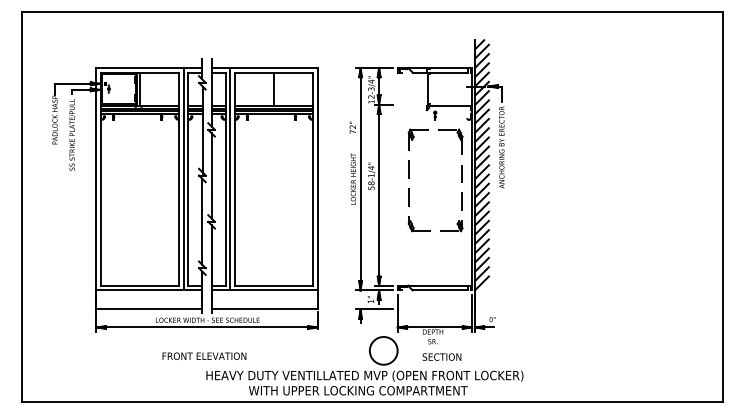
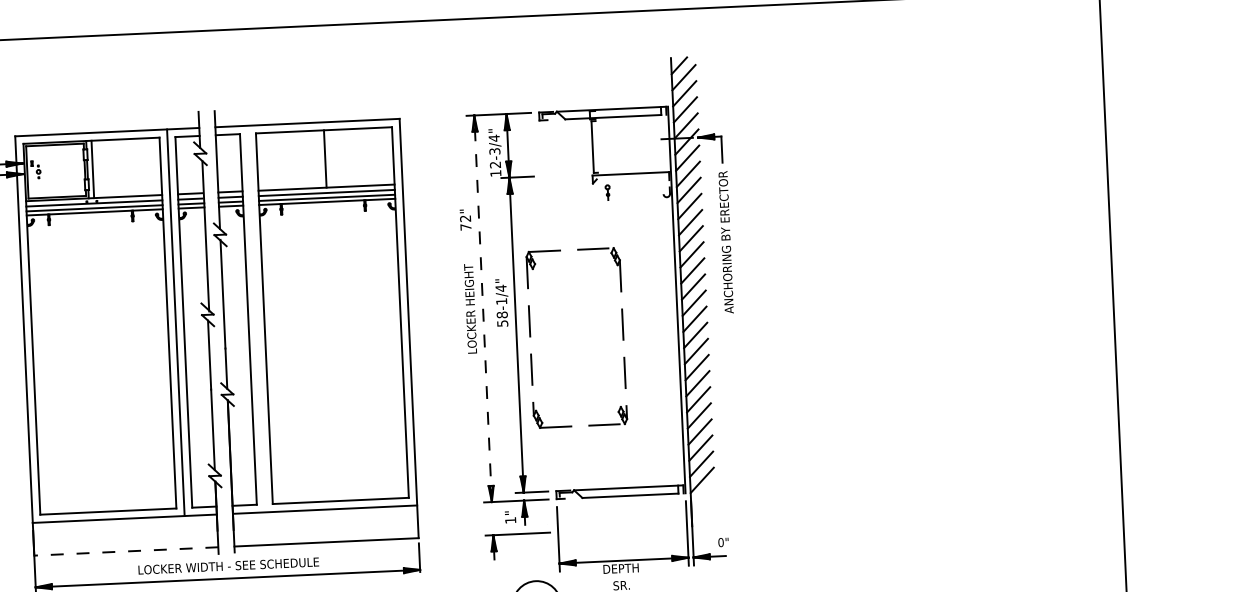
line: (360, 178) -> (482, 307), solid -> dashed
line: (230, 179) -> (257, 319), removed
part: (461, 180) -> (621, 336), moved
line: (149, 309) -> (126, 551), solid -> dashed

